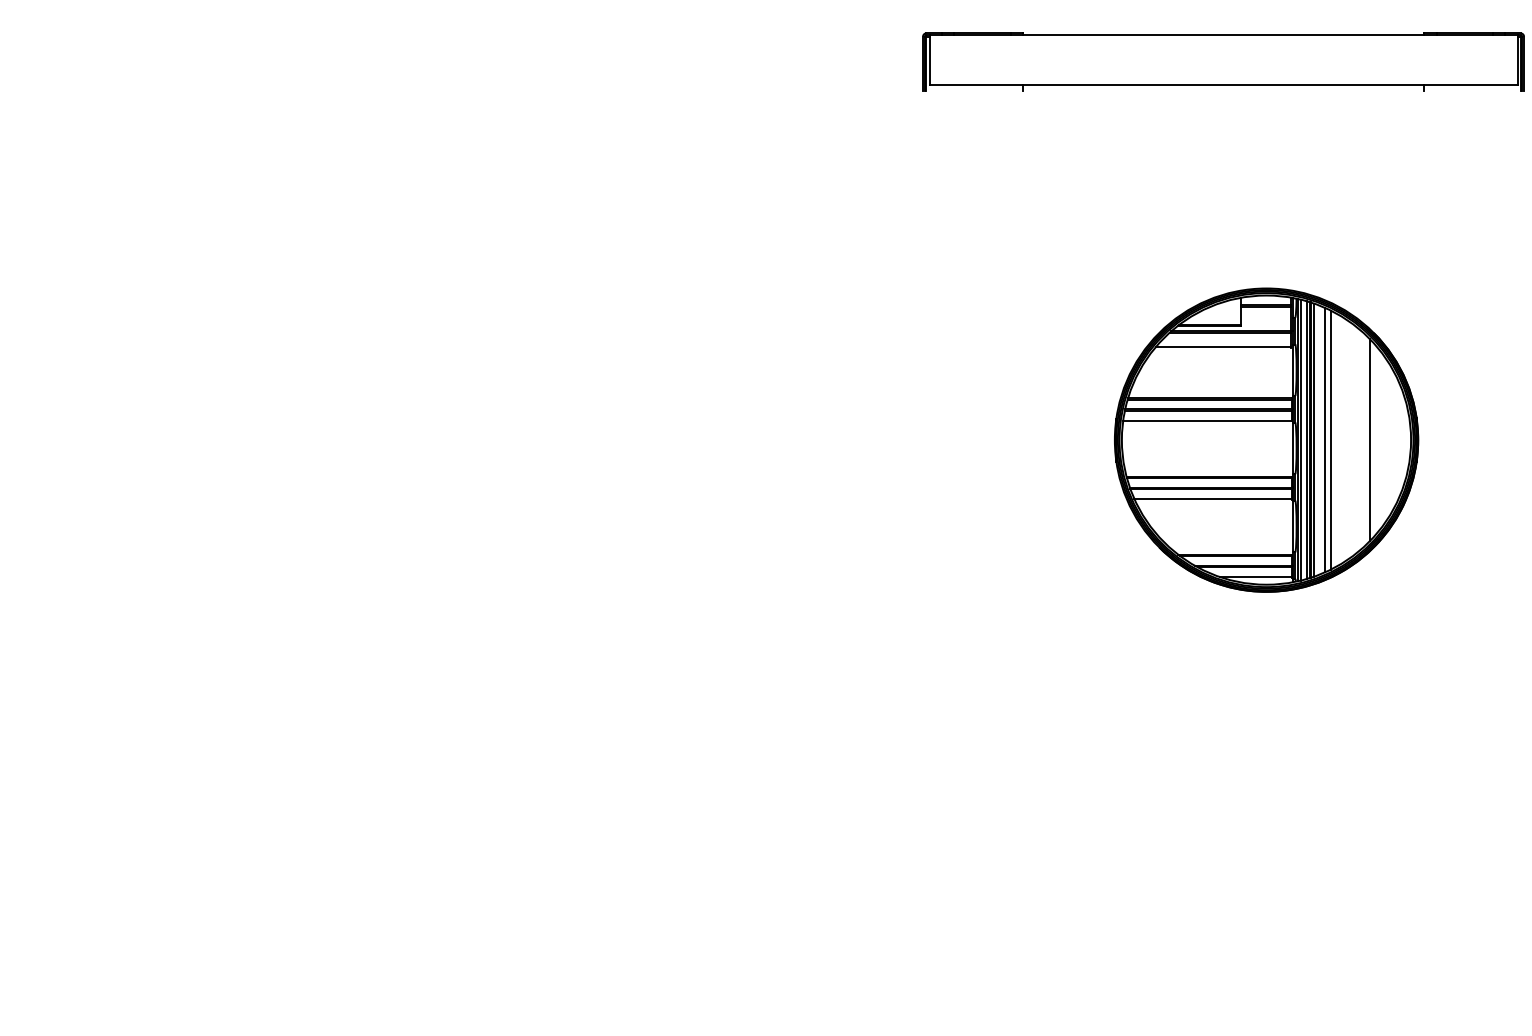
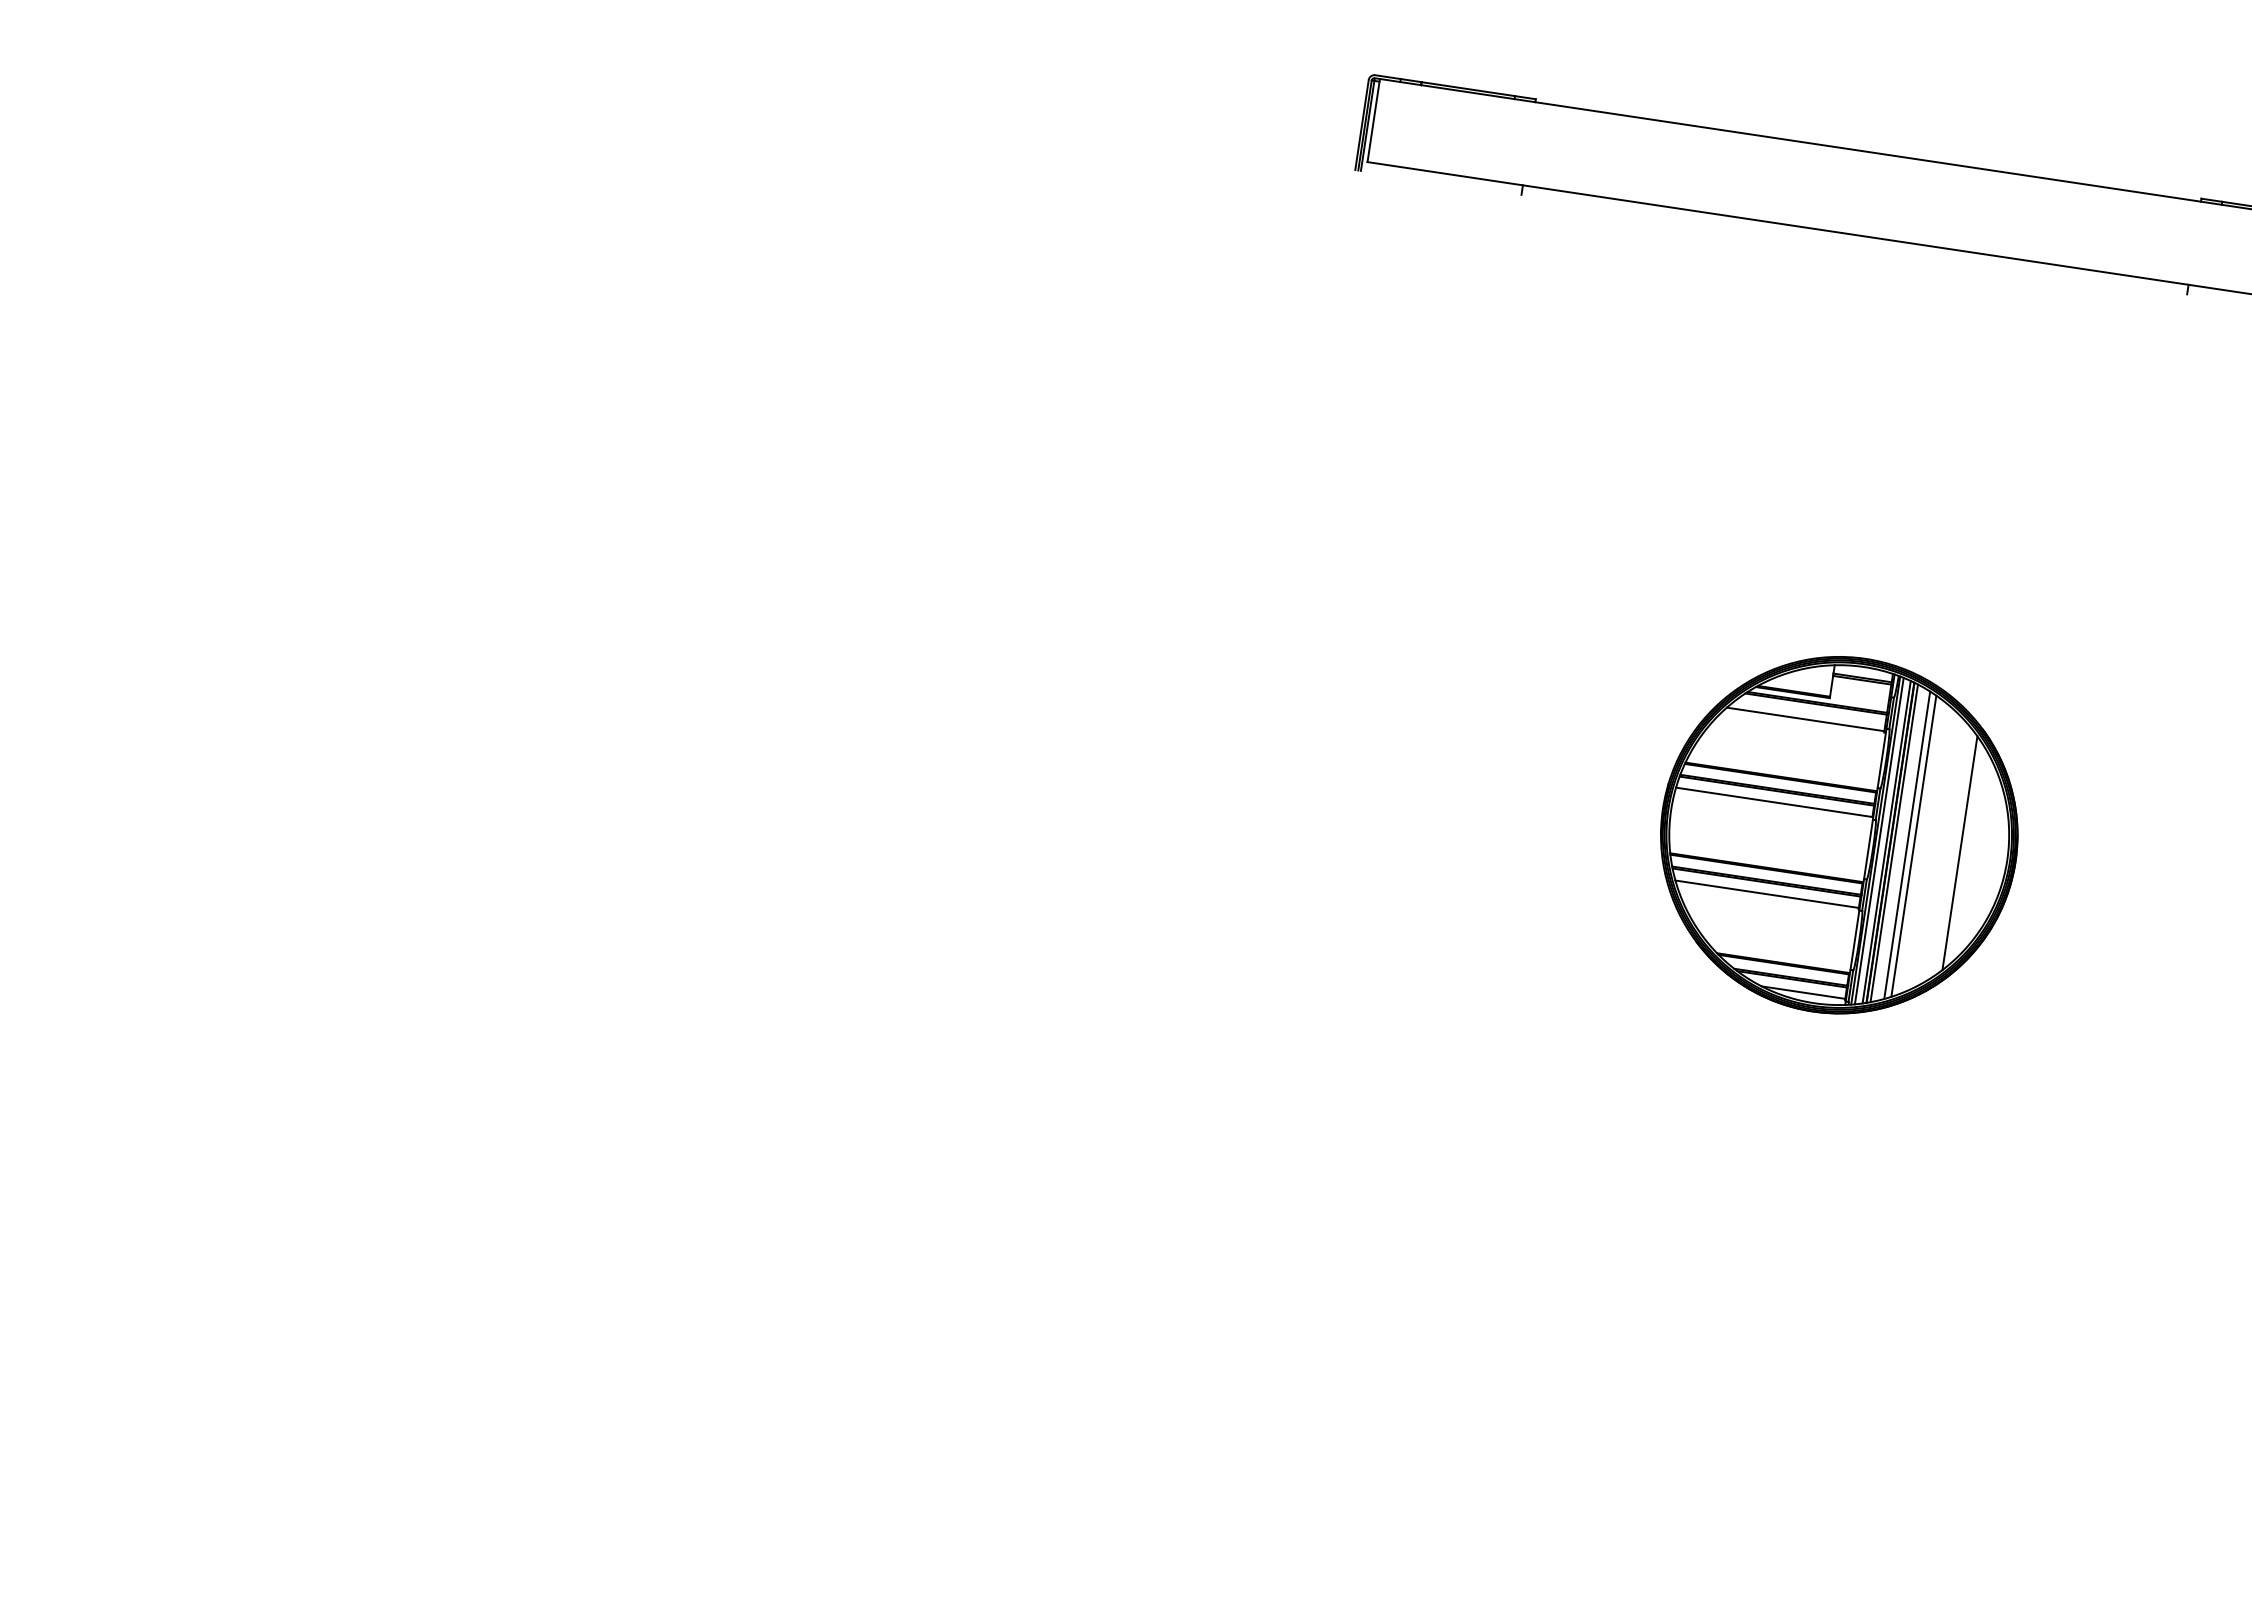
part: (1266, 439) -> (1839, 834), size x0.7

